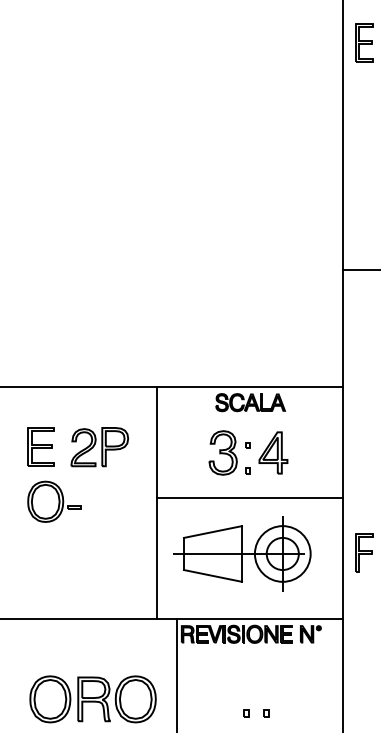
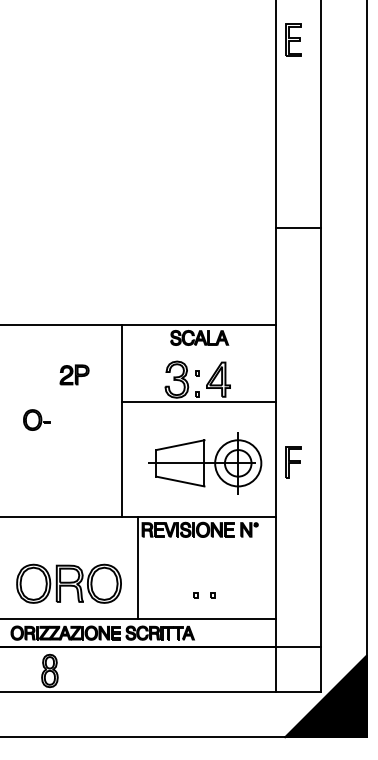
part: (41, 446) -> (26, 374), removed
part: (99, 446) -> (74, 374), size x0.6
line: (250, 497) -> (199, 401), moved
part: (53, 501) -> (36, 419), size x0.6
part: (243, 554) -> (205, 463), moved

